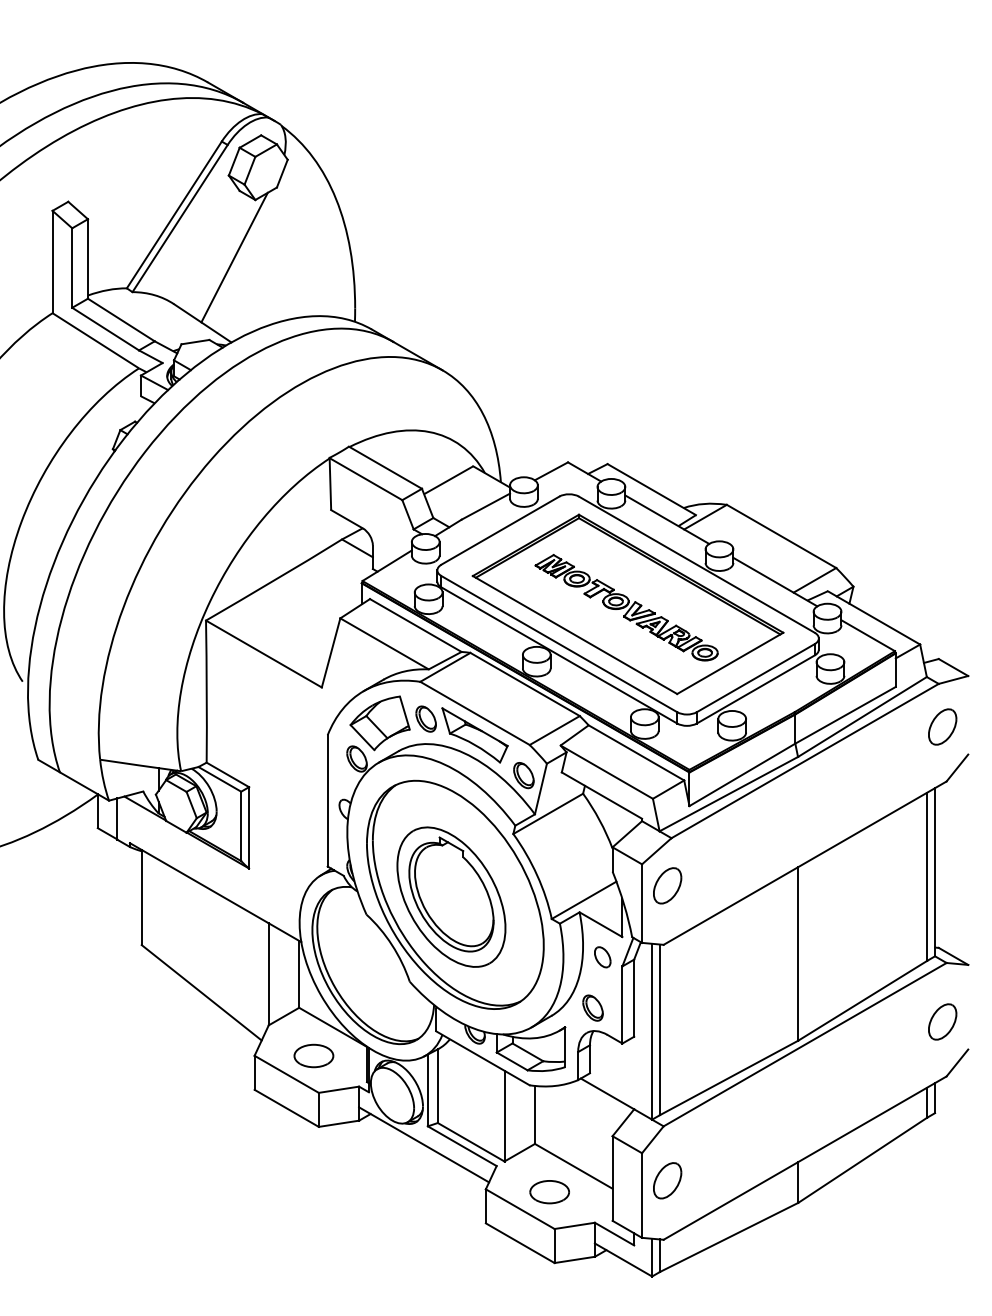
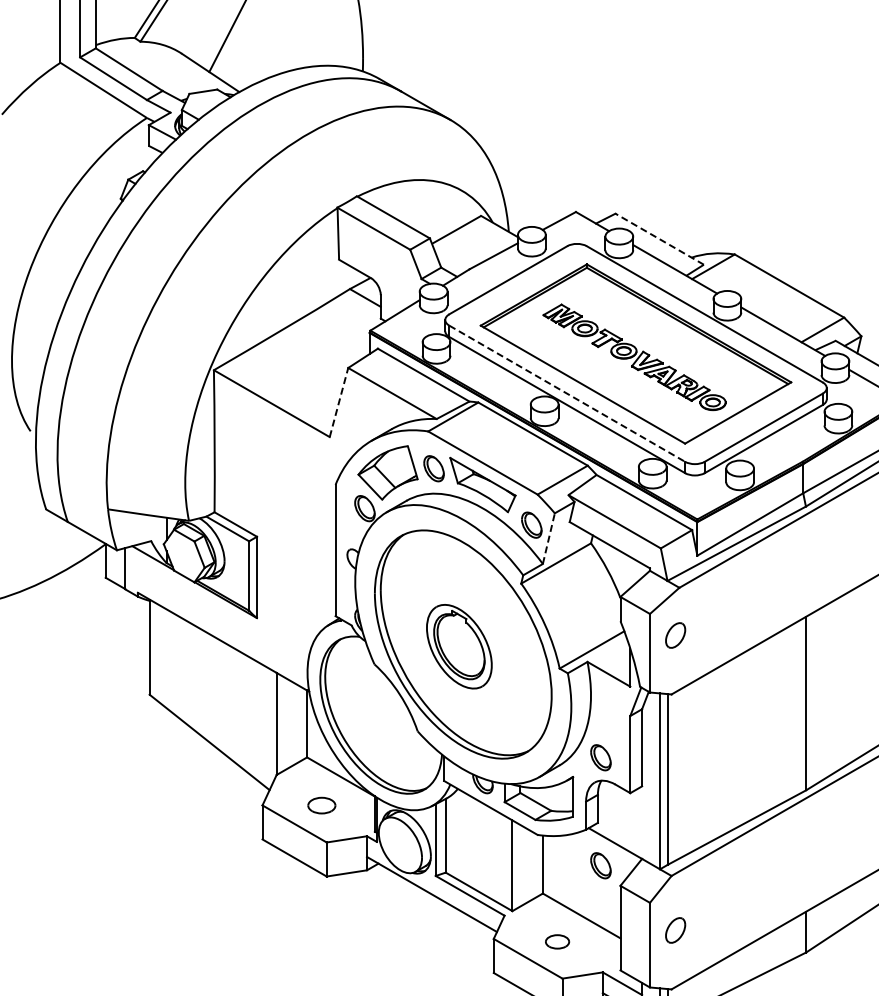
line: (651, 489) -> (659, 239), solid -> dashed
line: (559, 644) -> (567, 394), solid -> dashed
line: (331, 652) -> (339, 402), solid -> dashed
line: (541, 788) -> (549, 538), solid -> dashed
part: (667, 885) -> (675, 635), size x0.7
part: (451, 896) -> (459, 646), size x0.6
part: (602, 957) -> (610, 707), removed
part: (313, 1055) -> (321, 805), size x0.7
part: (592, 1115) -> (600, 865), added
part: (667, 1180) -> (675, 930), size x0.7
part: (549, 1192) -> (557, 942), size x0.6

